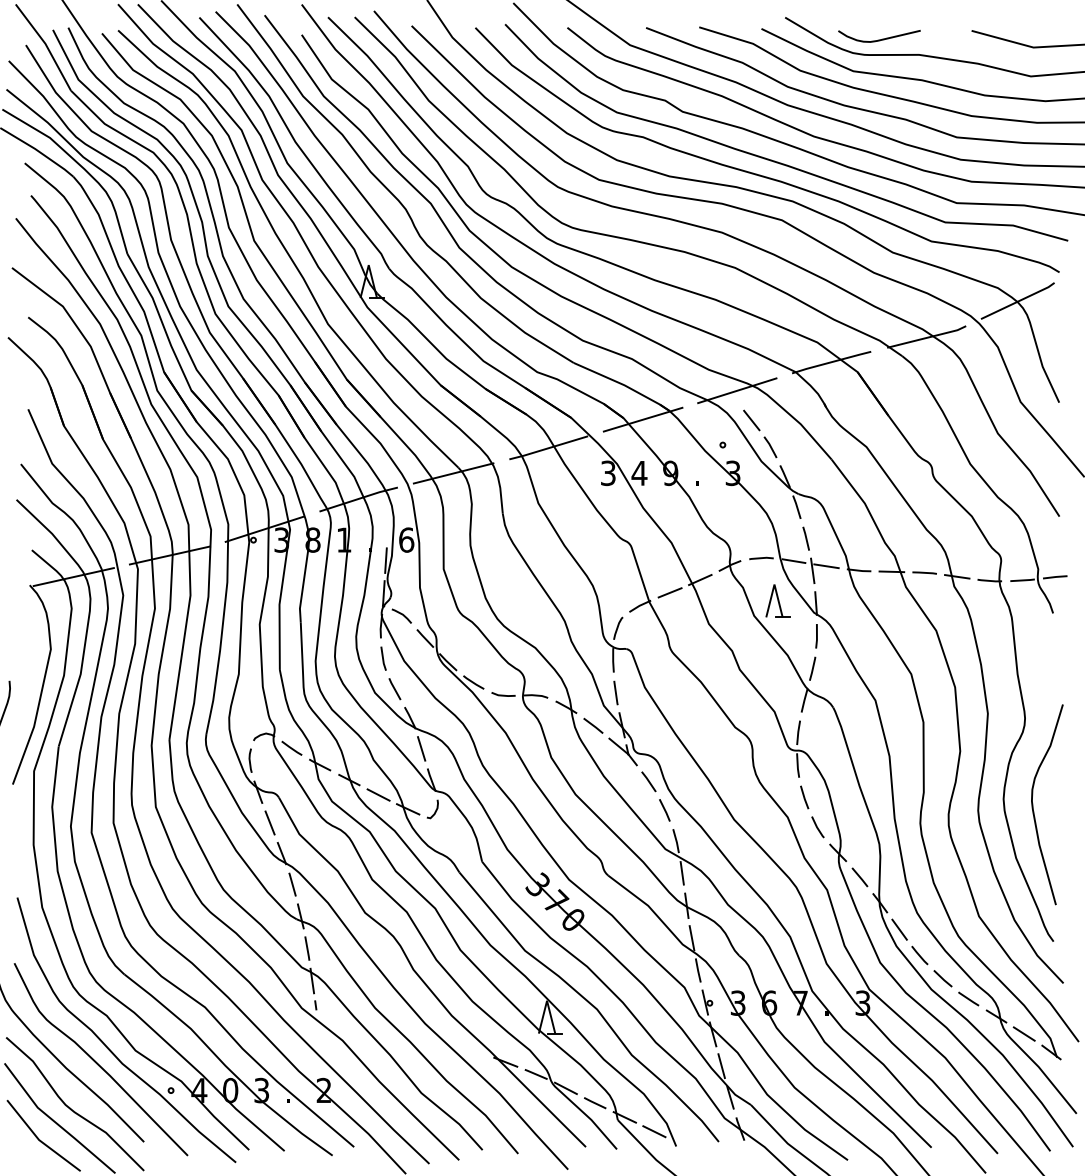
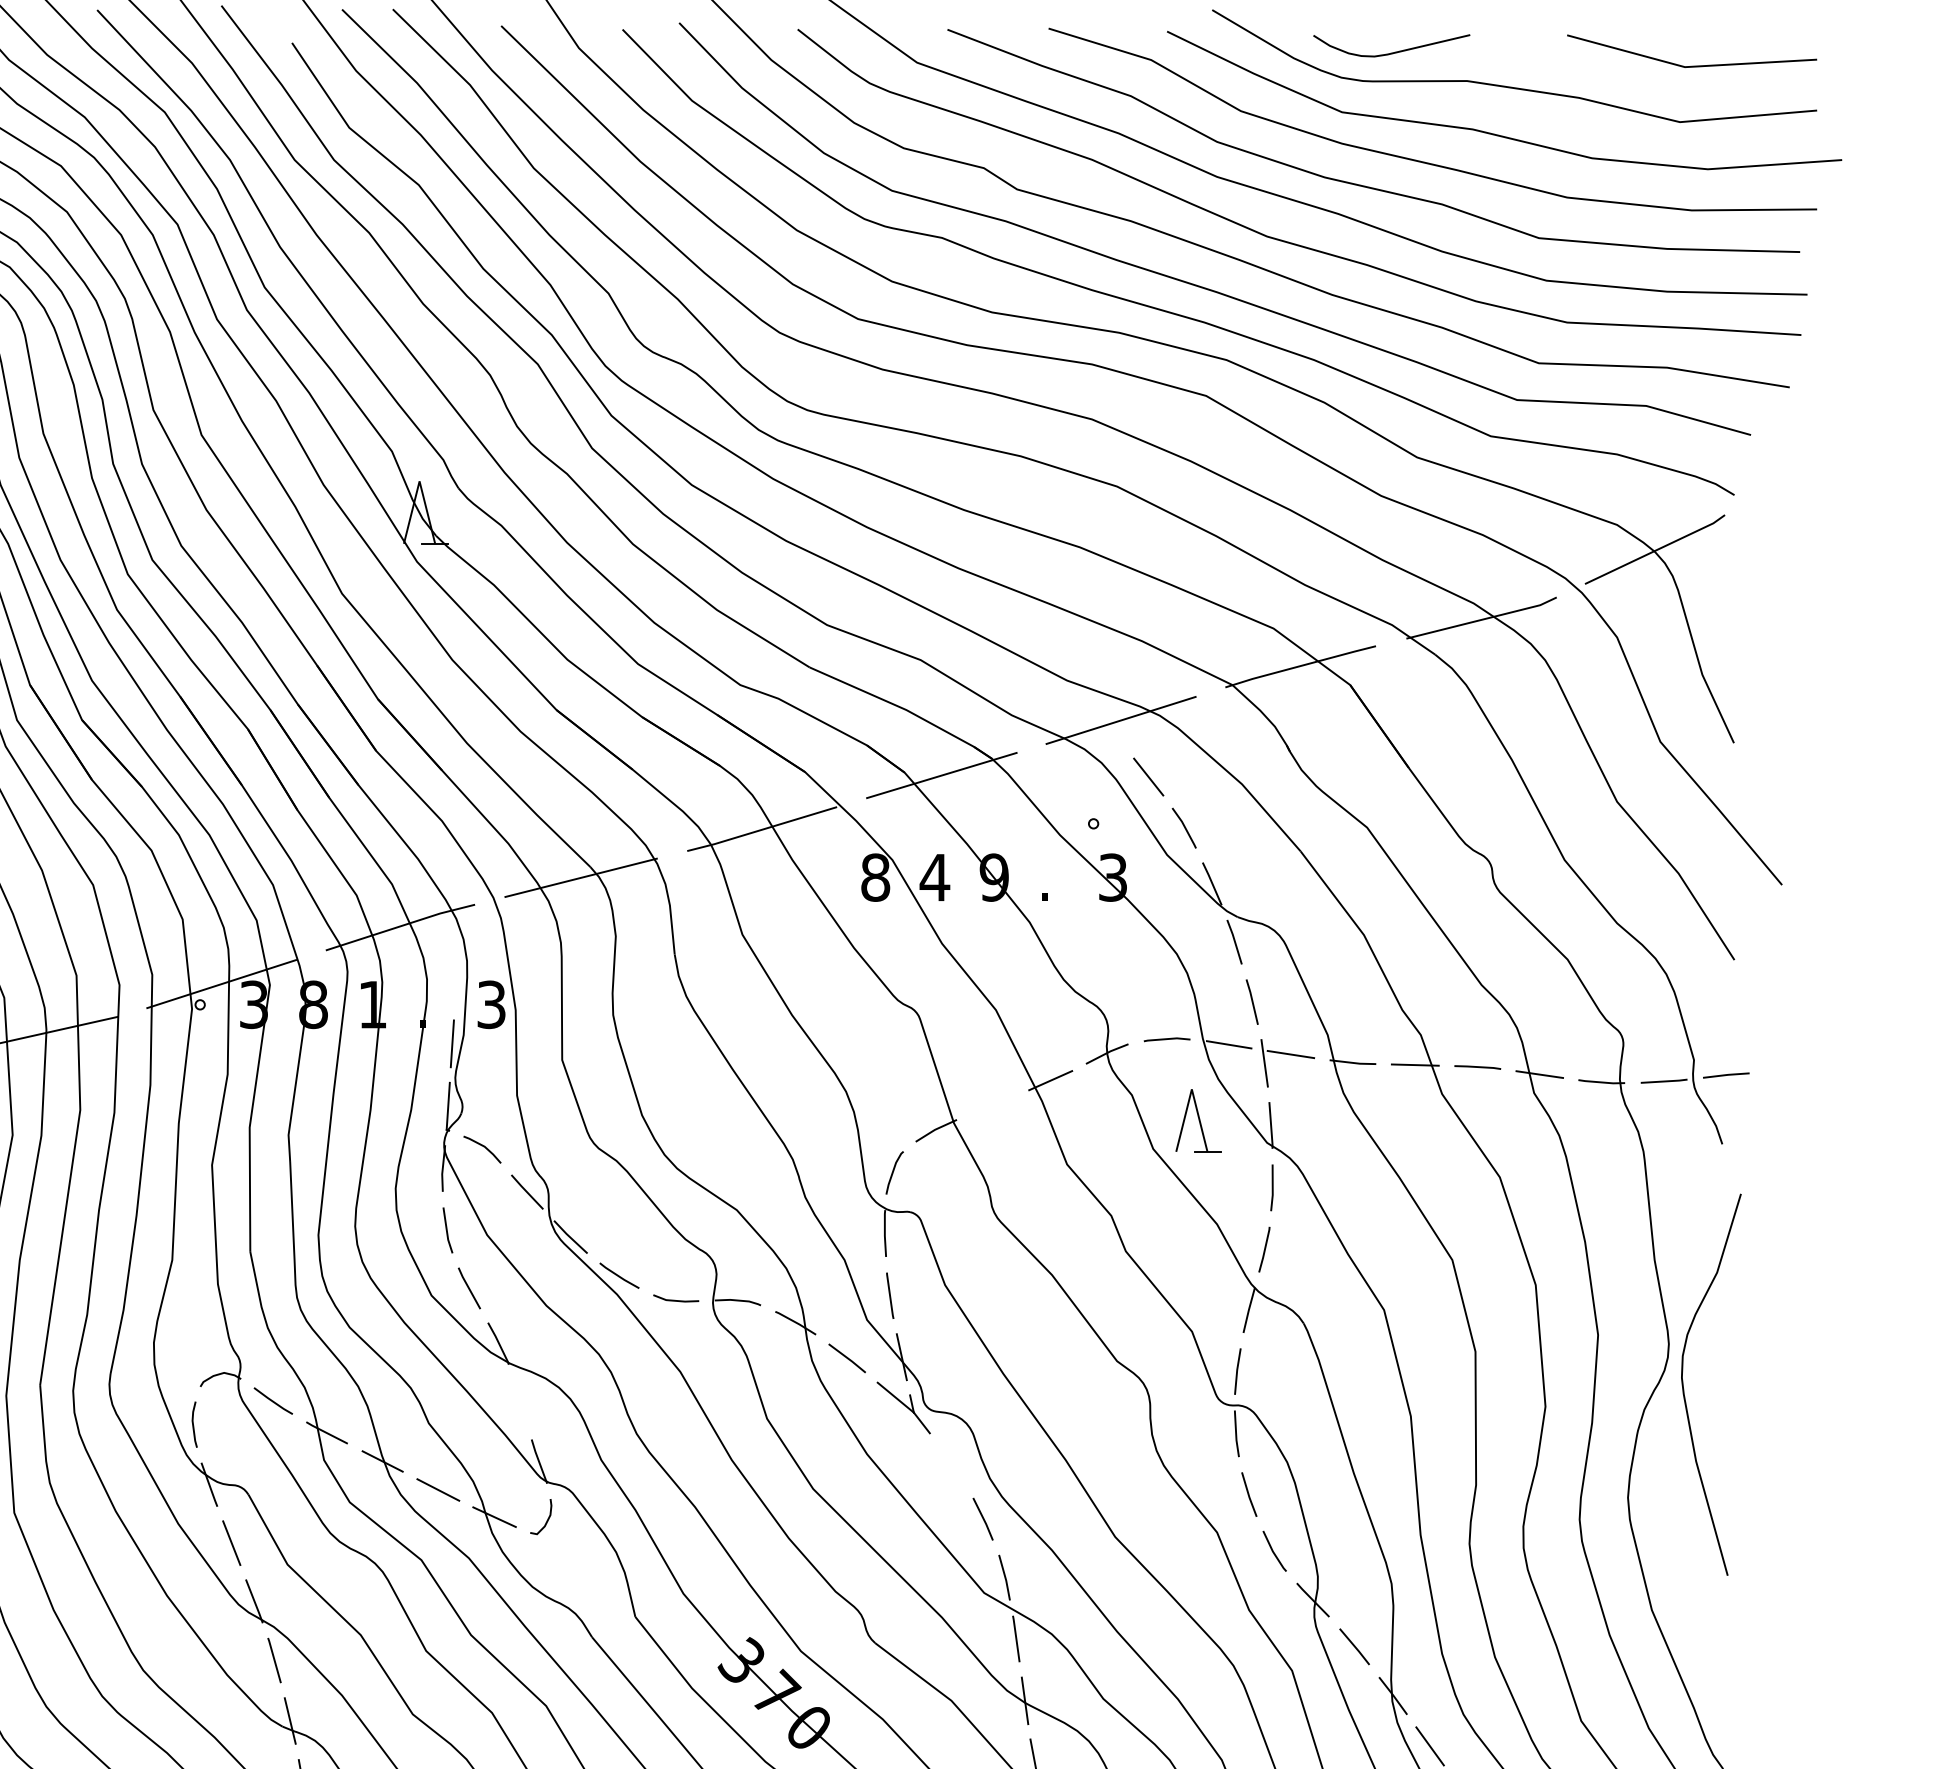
text: (607, 473) -> (874, 877), 3 -> 8
text: (406, 539) -> (491, 1003), 6 -> 3
line: (669, 592) -> (992, 1104), removed
line: (421, 748) -> (519, 1401), removed
line: (648, 781) -> (952, 1464), removed
curve: (1033, 804) -> (1684, 1384), moved

